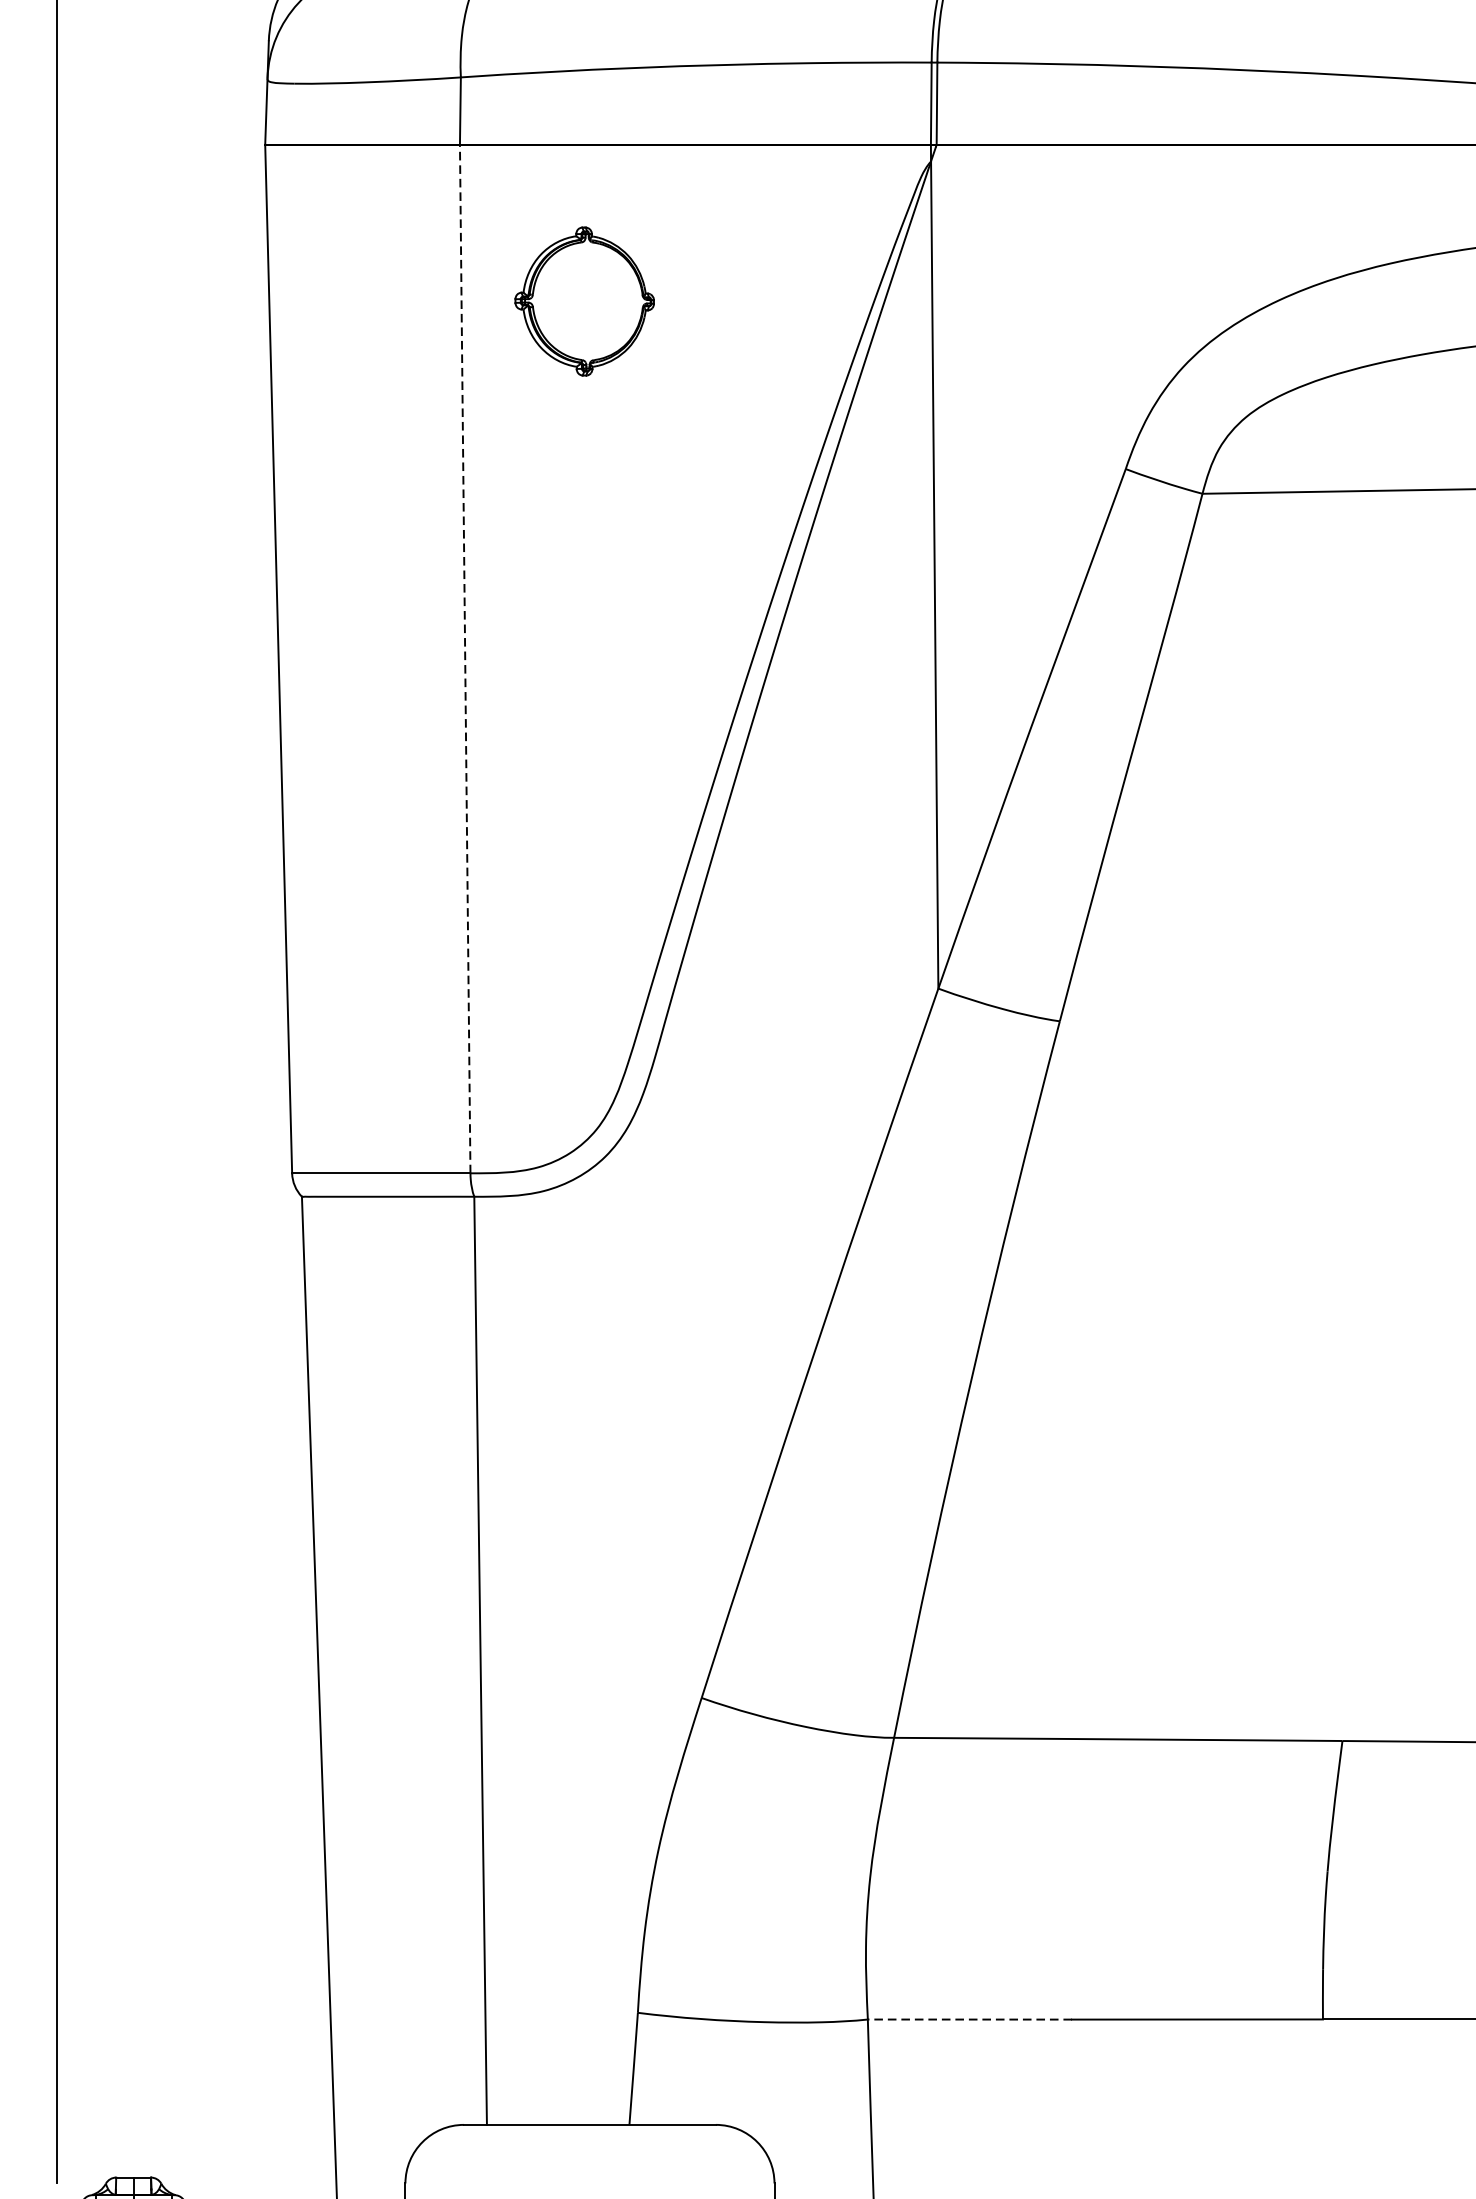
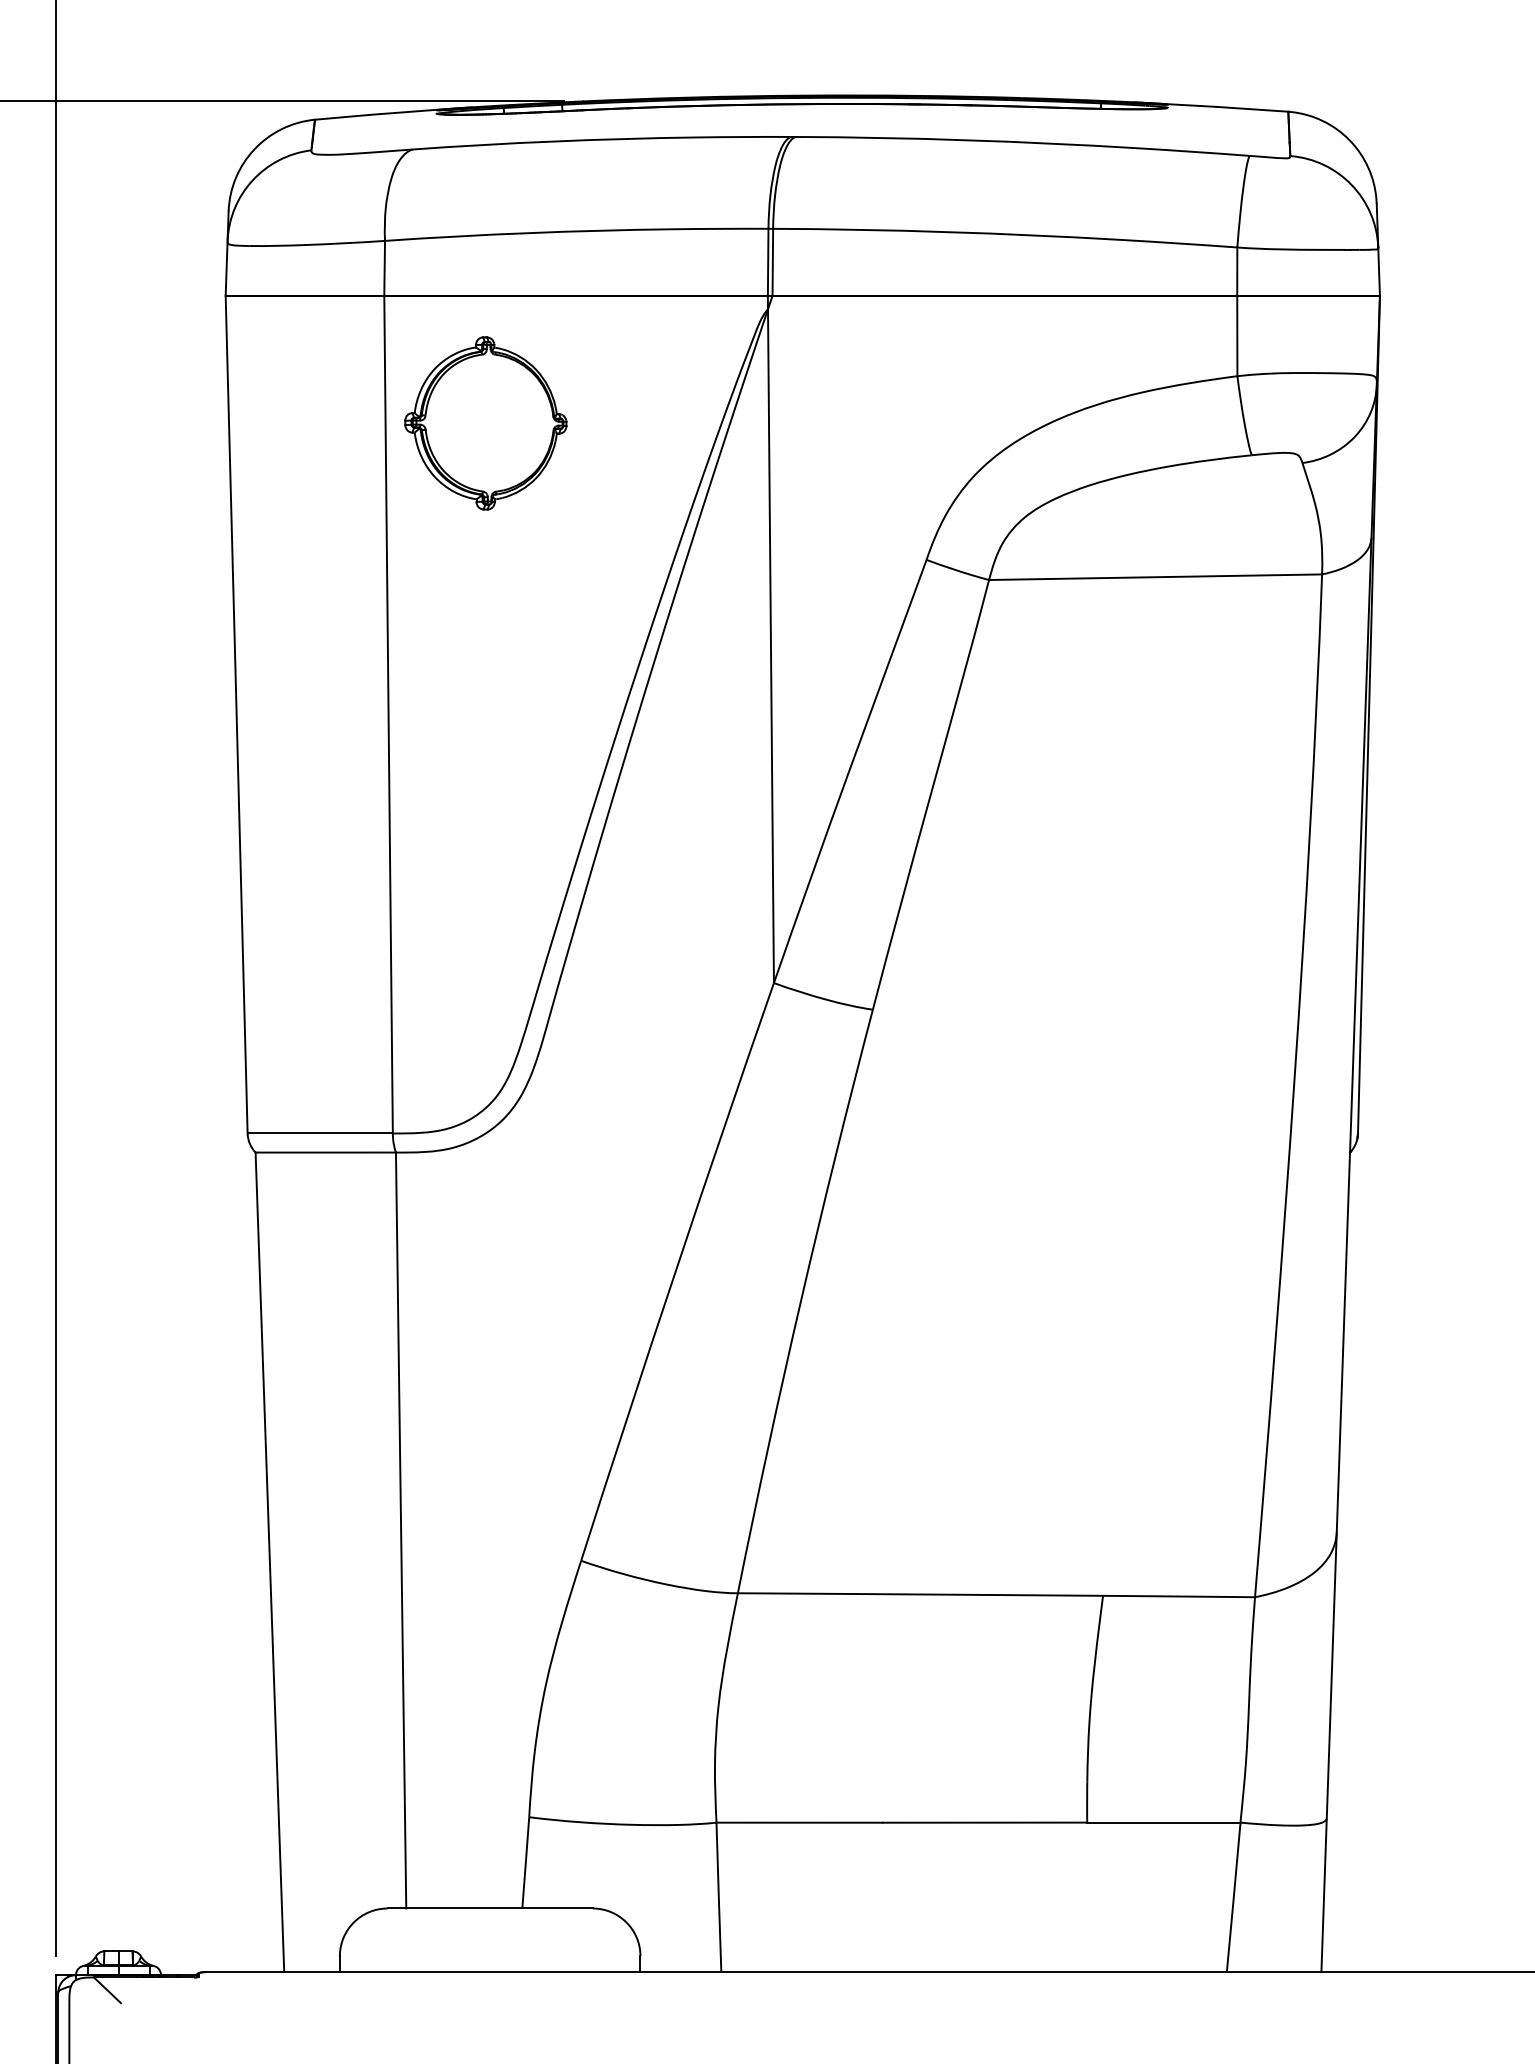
part: (584, 301) -> (485, 423), size x1.43
line: (465, 658) -> (388, 714), dashed -> solid
line: (969, 2019) -> (799, 1822), dashed -> solid

